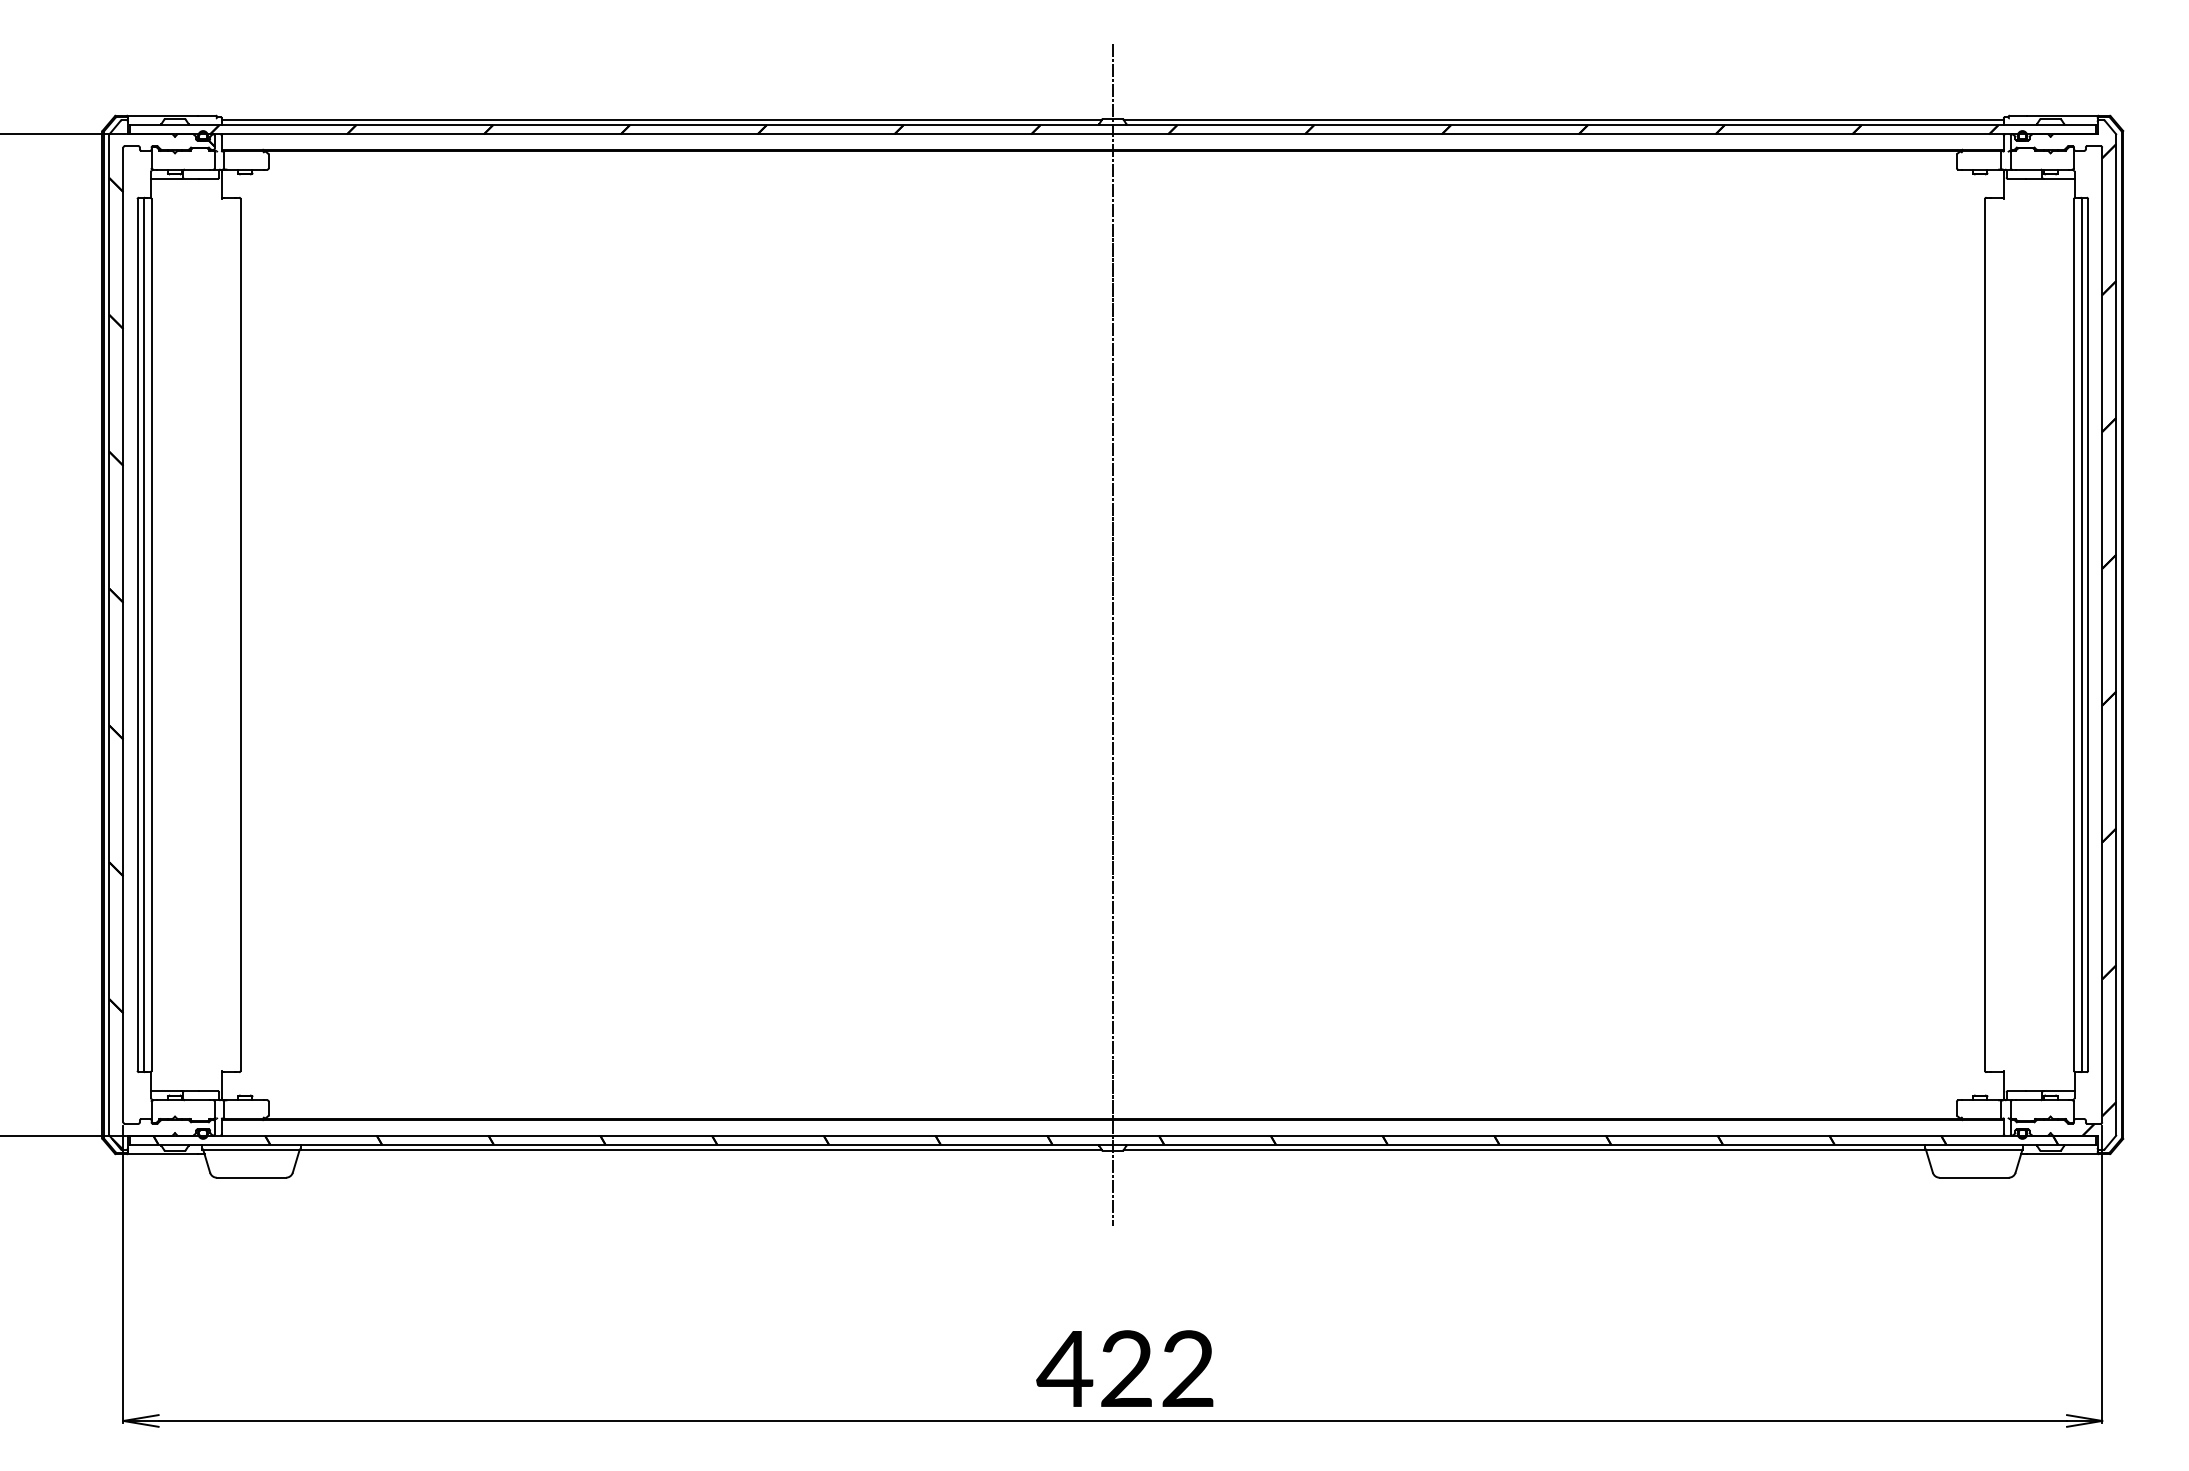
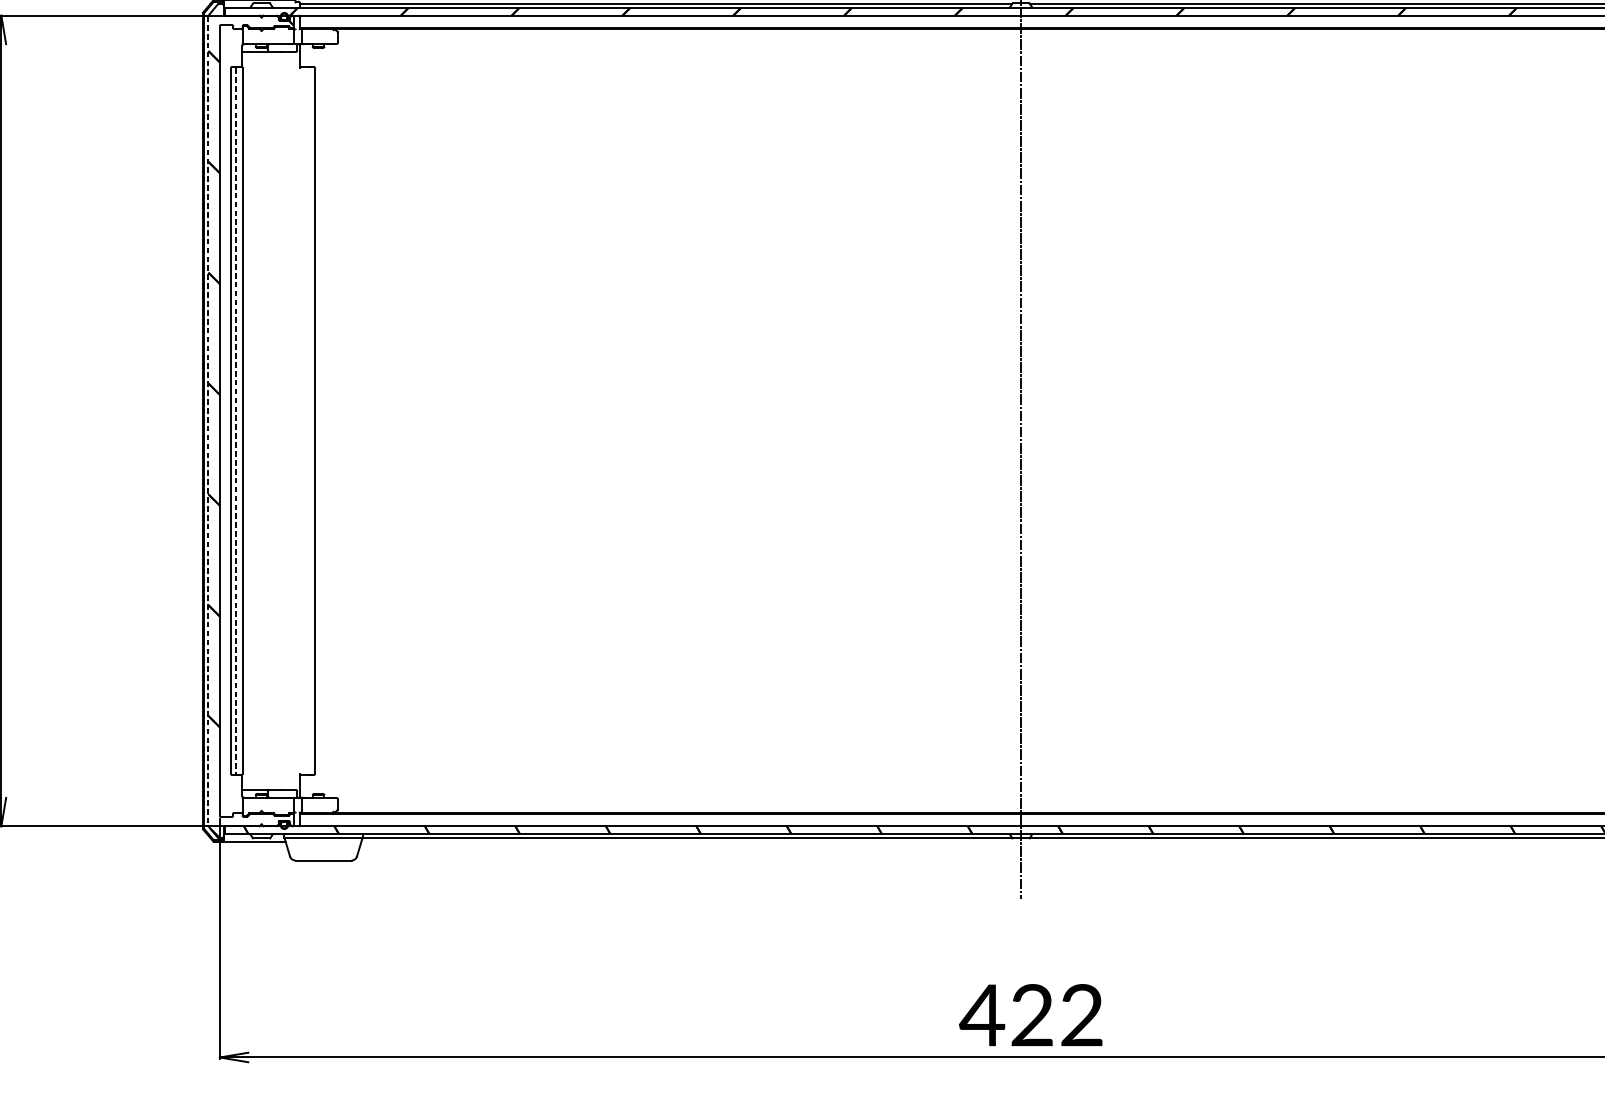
line: (143, 634) -> (236, 420), solid -> dashed
line: (109, 635) -> (208, 421), solid -> dashed

